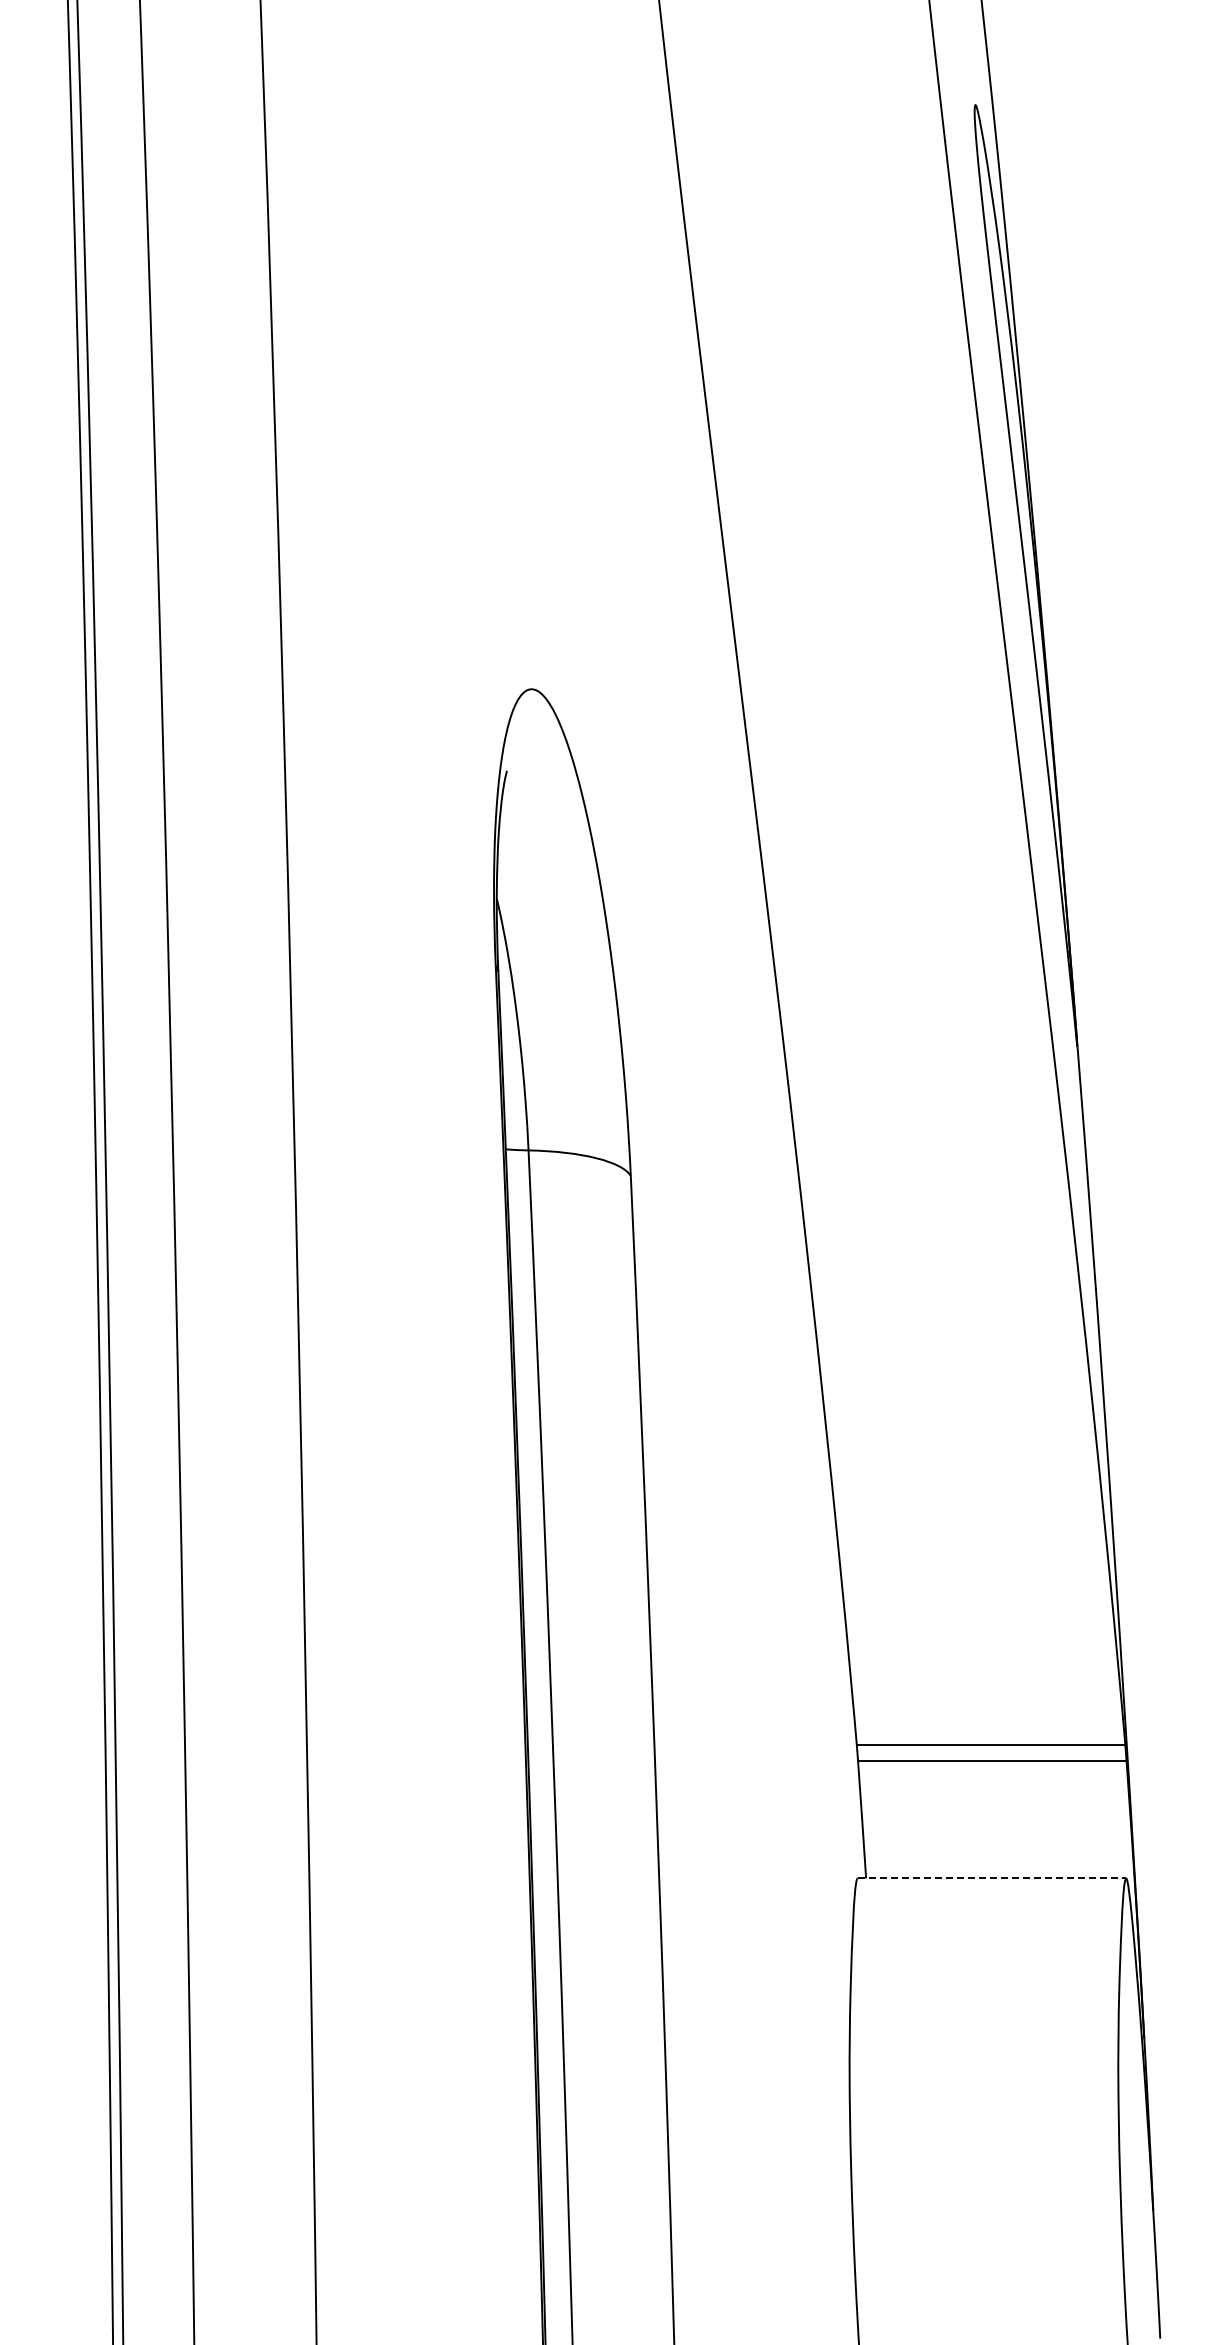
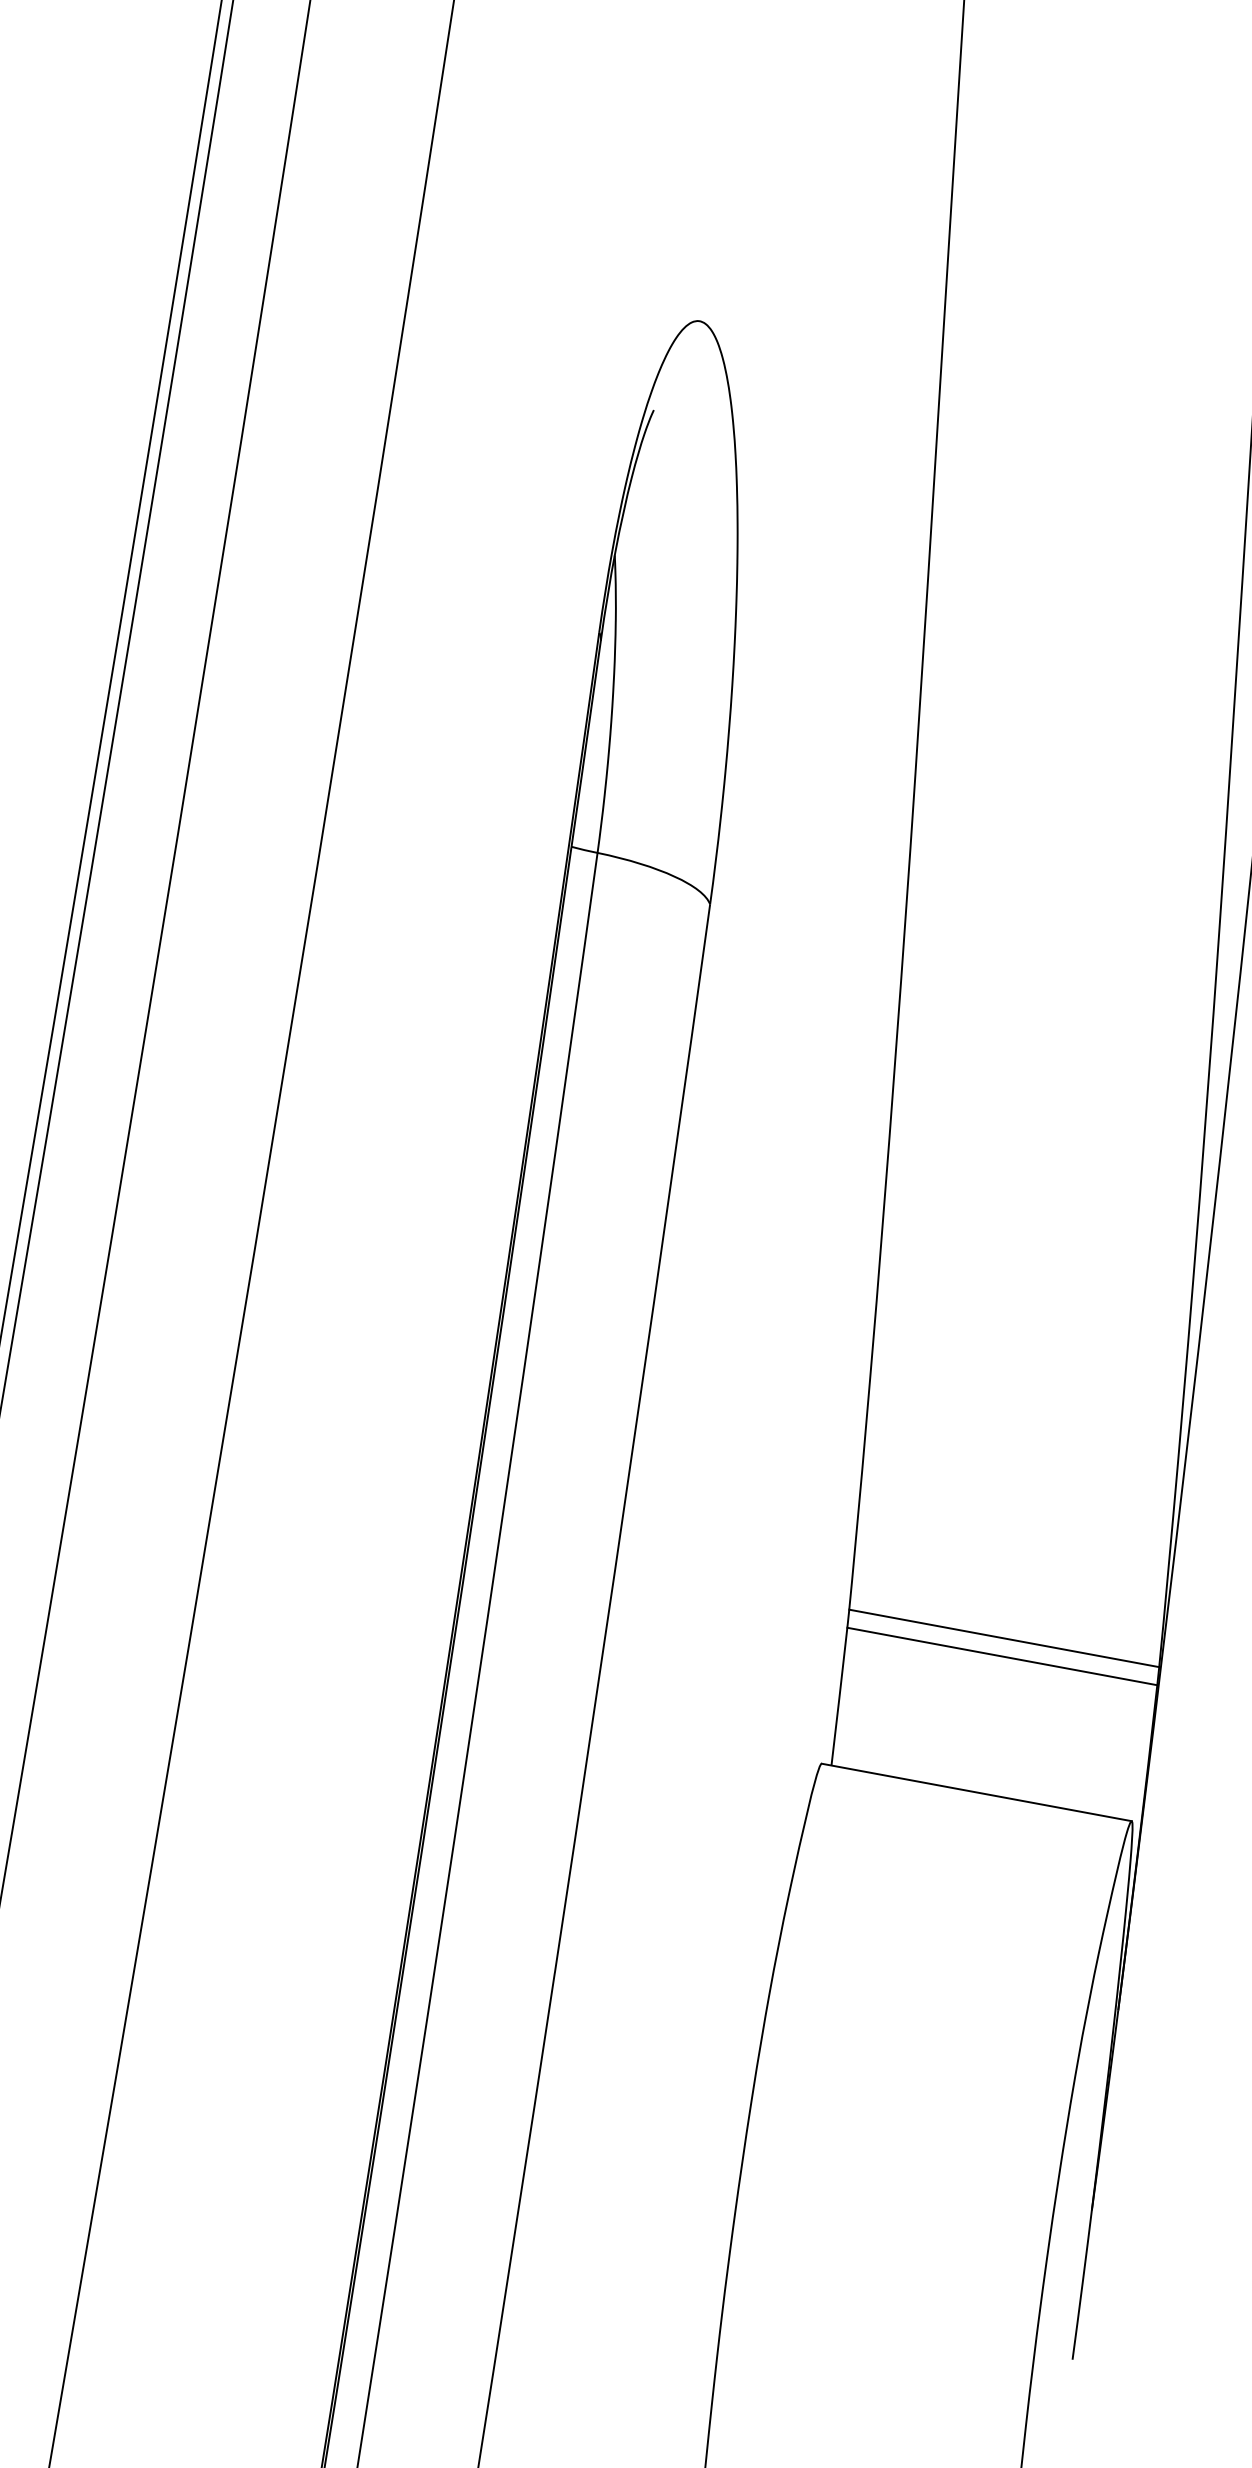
line: (992, 1878) -> (977, 1792), dashed -> solid

